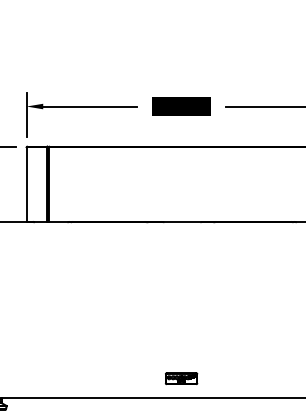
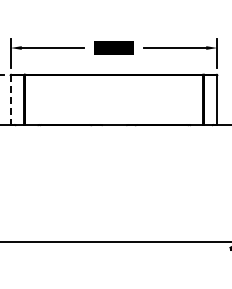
line: (26, 185) -> (10, 100), solid -> dashed
part: (180, 378) -> (113, 229), removed

